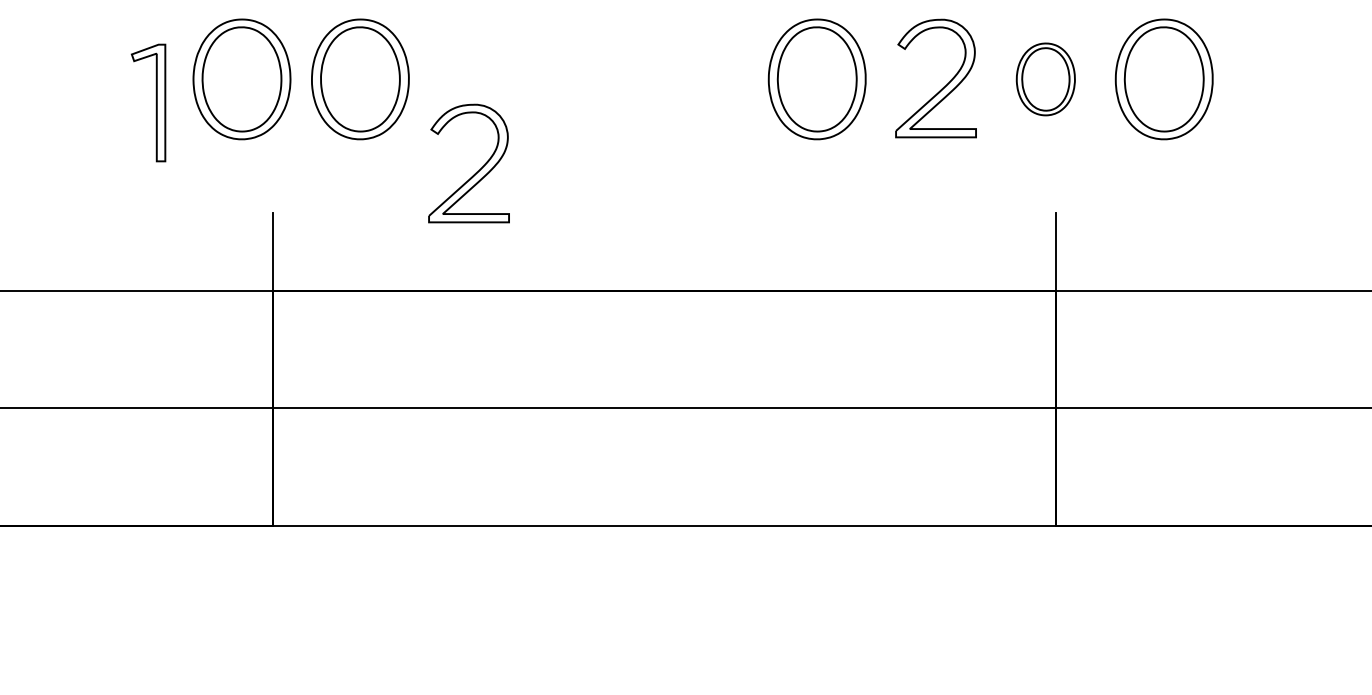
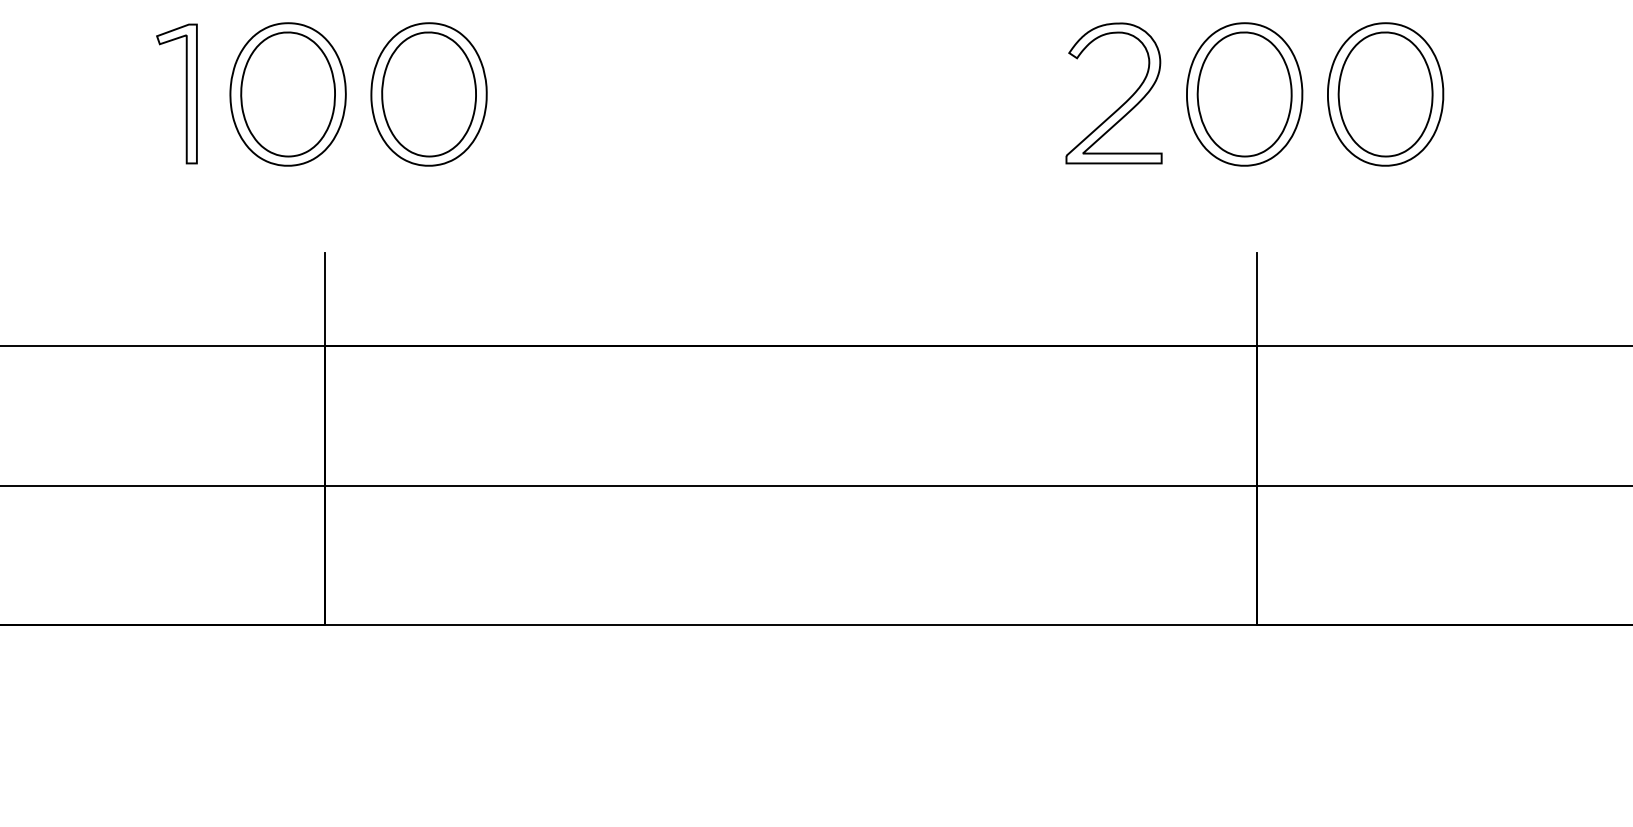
part: (816, 79) -> (971, 94), removed
part: (1045, 79) -> (1244, 94), size x1.67
part: (155, 102) -> (185, 93), moved
part: (475, 172) -> (566, 205), removed

